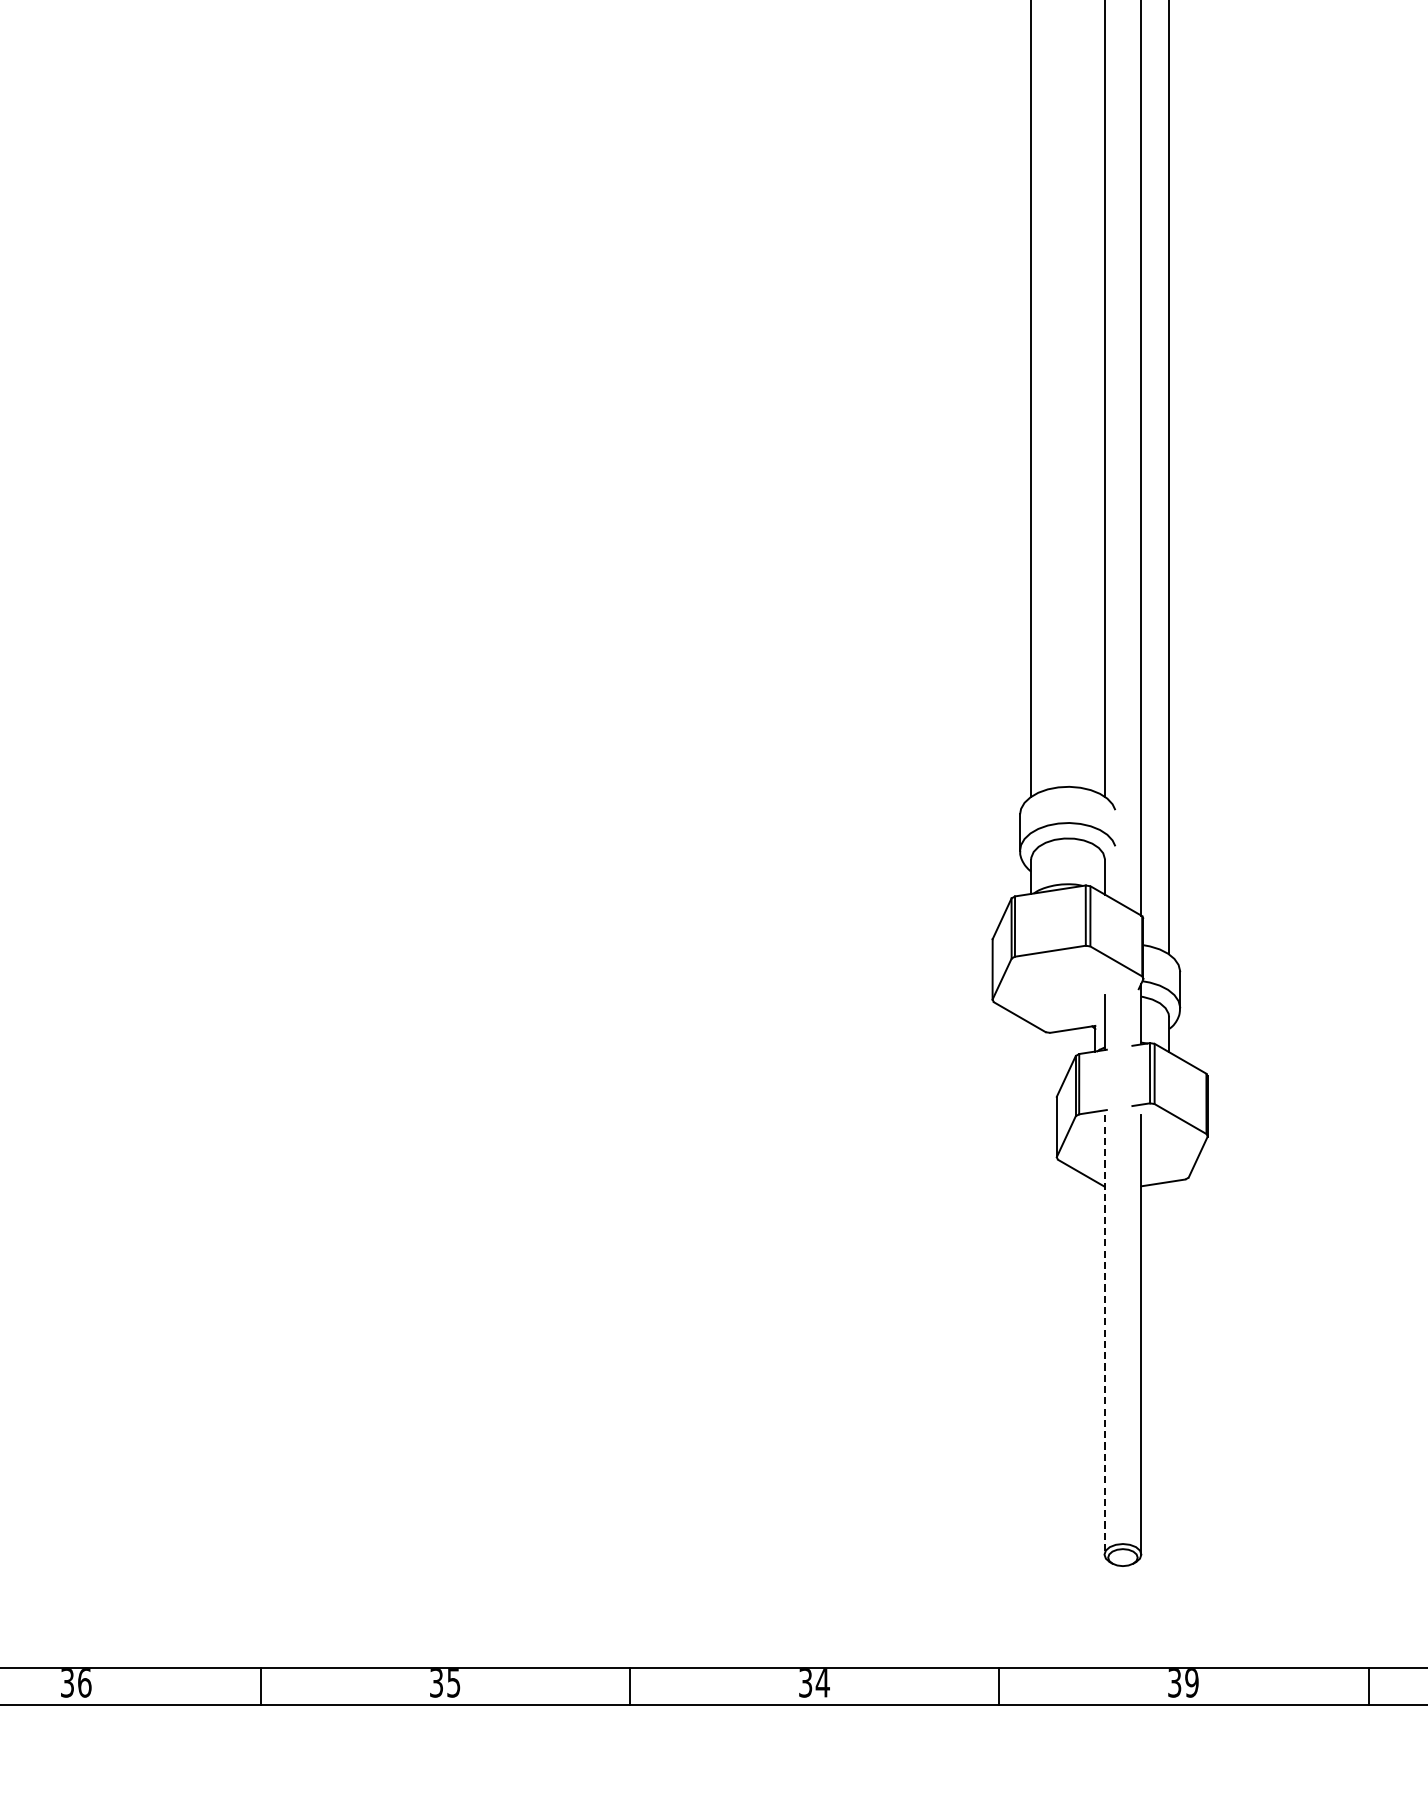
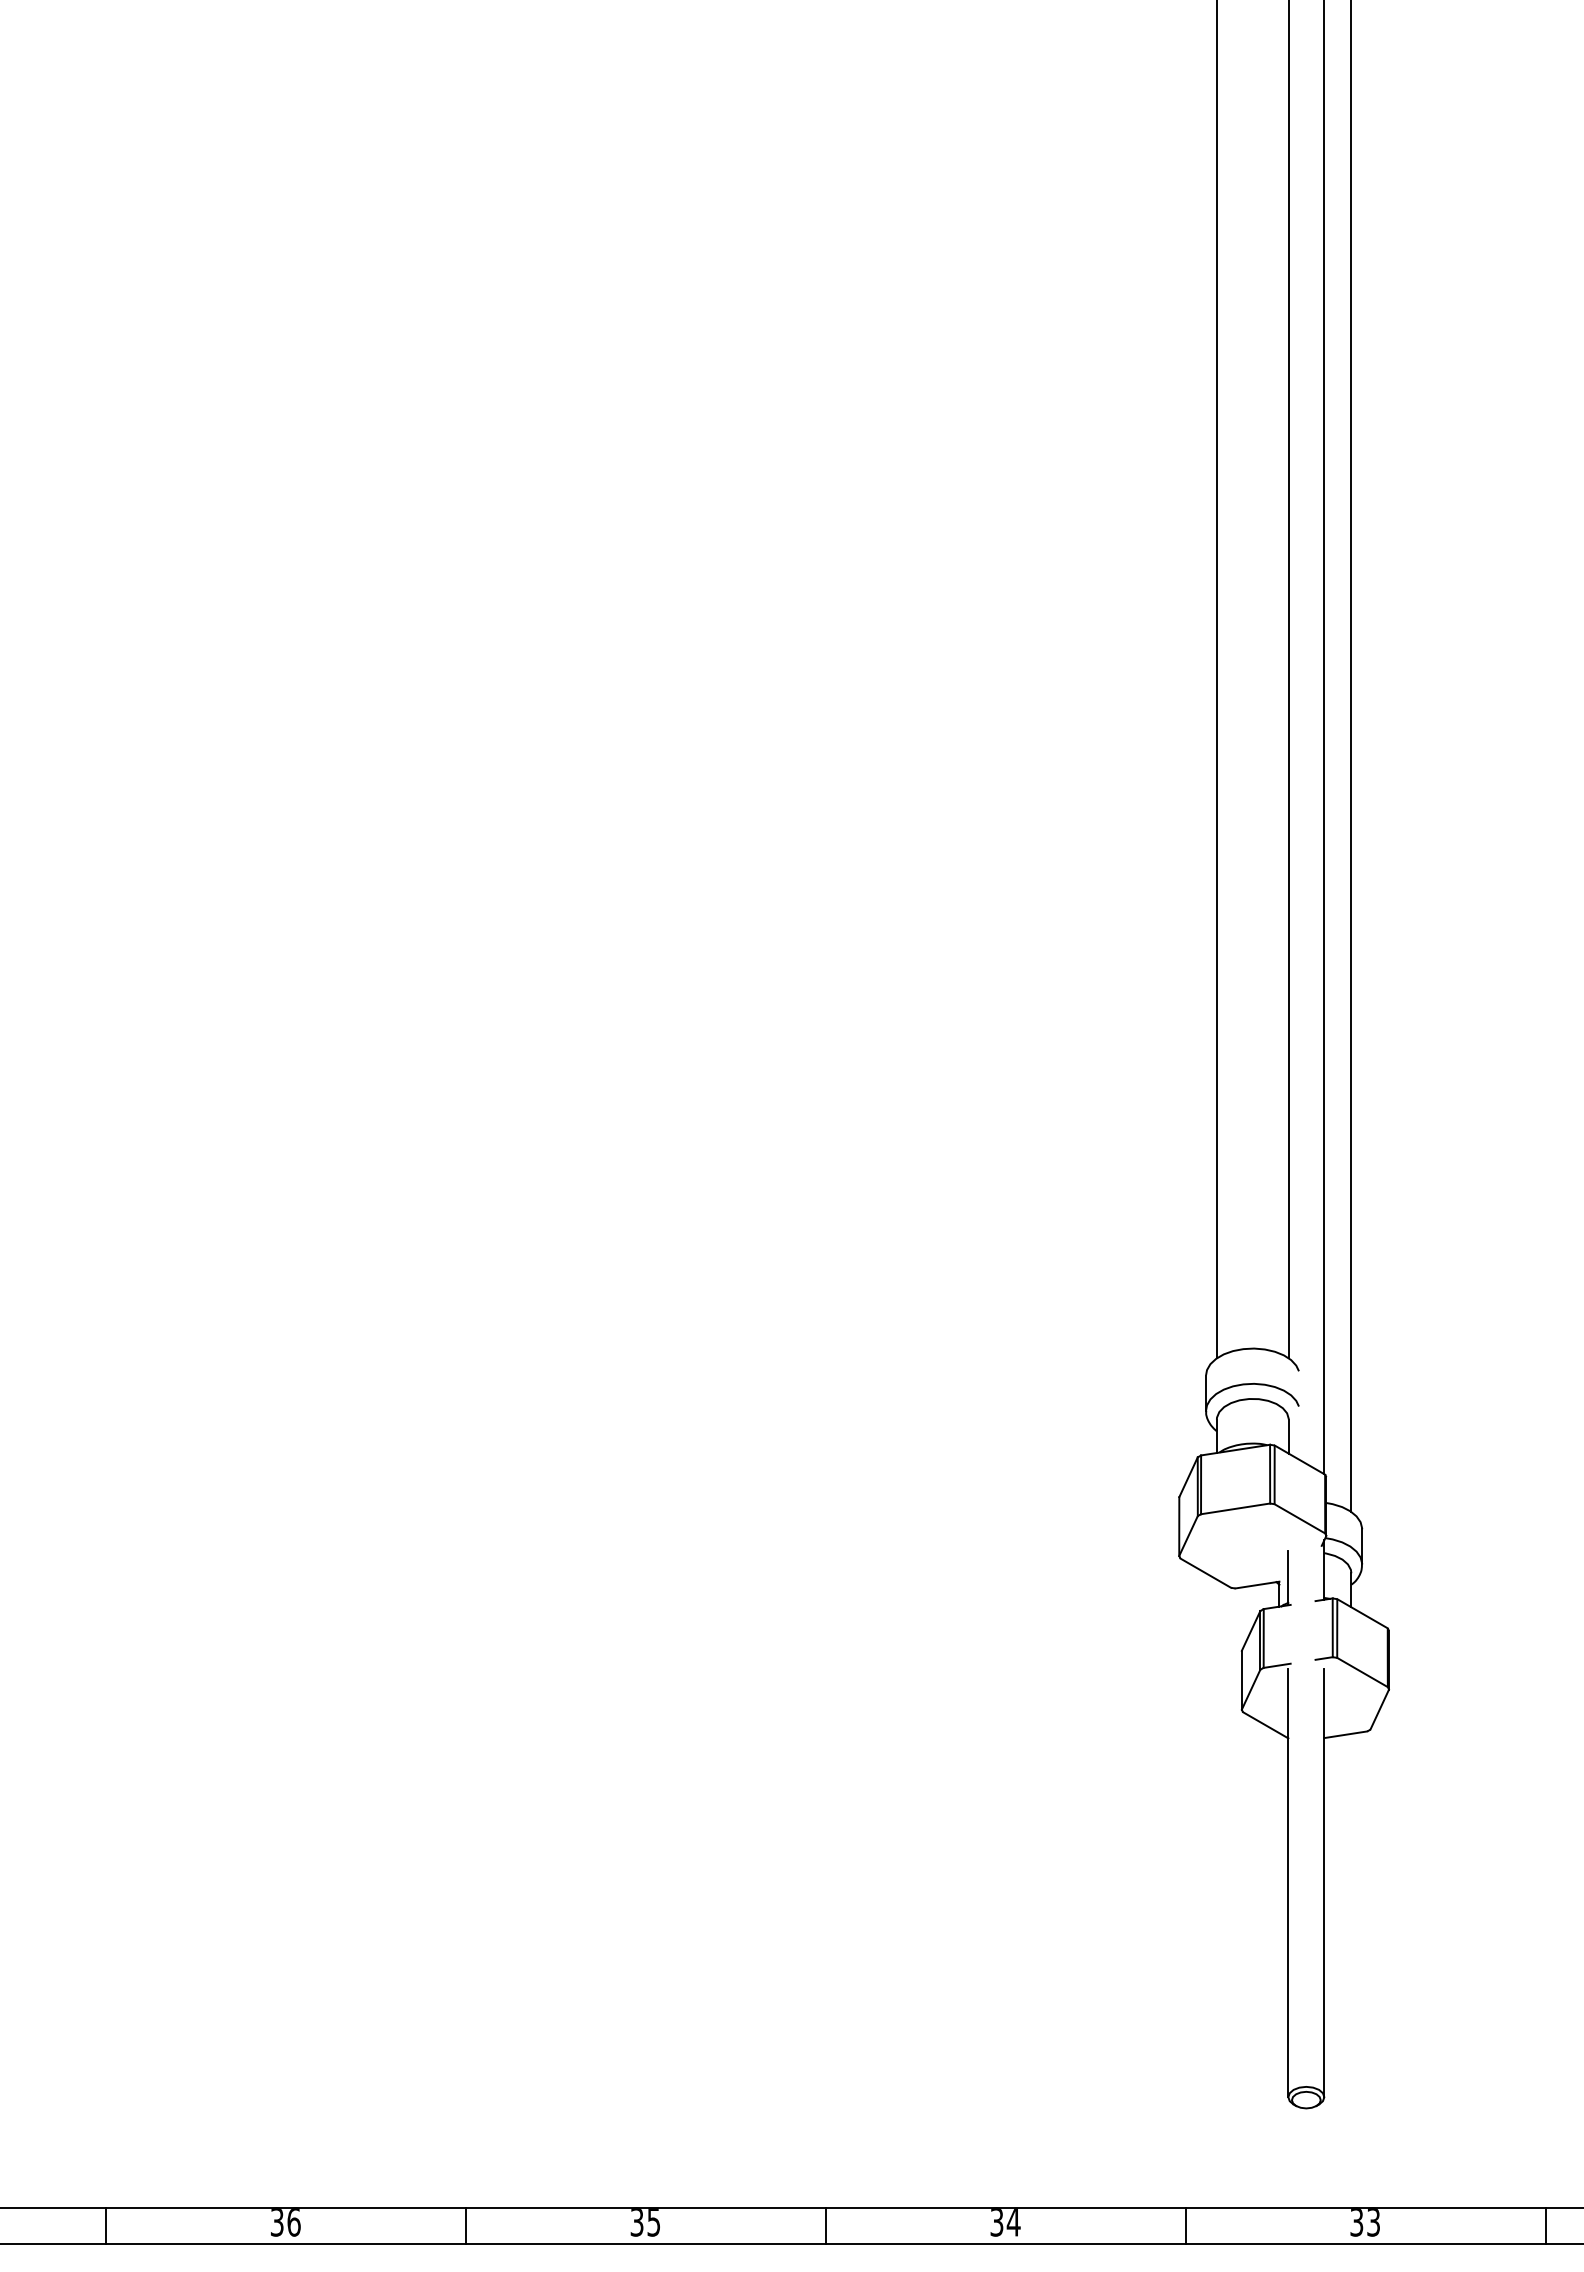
line: (1104, 1335) -> (1288, 1883), dashed -> solid
text: (1191, 1683) -> (1373, 2222), 39 -> 33

